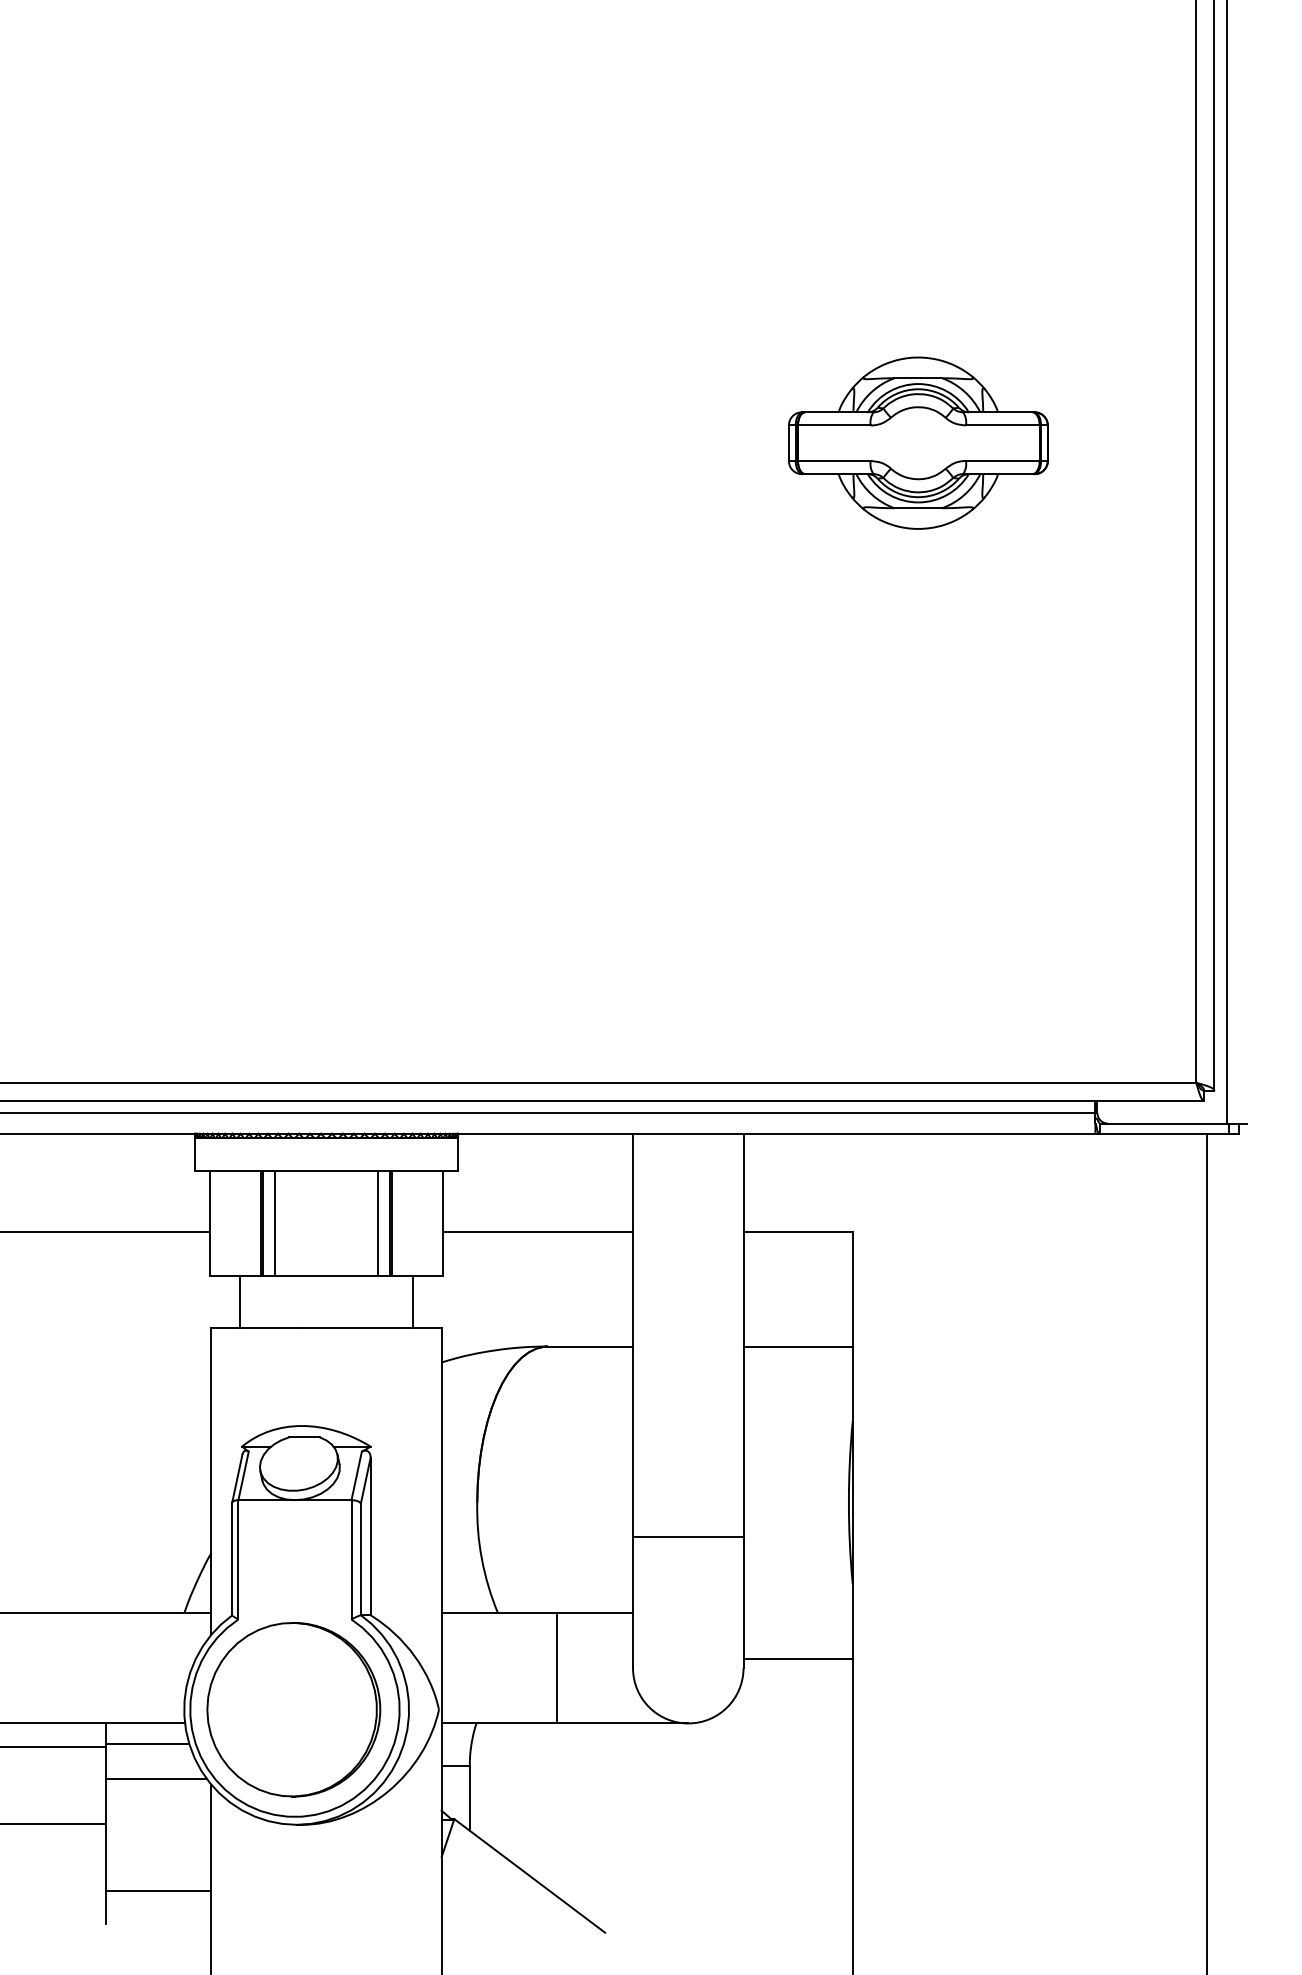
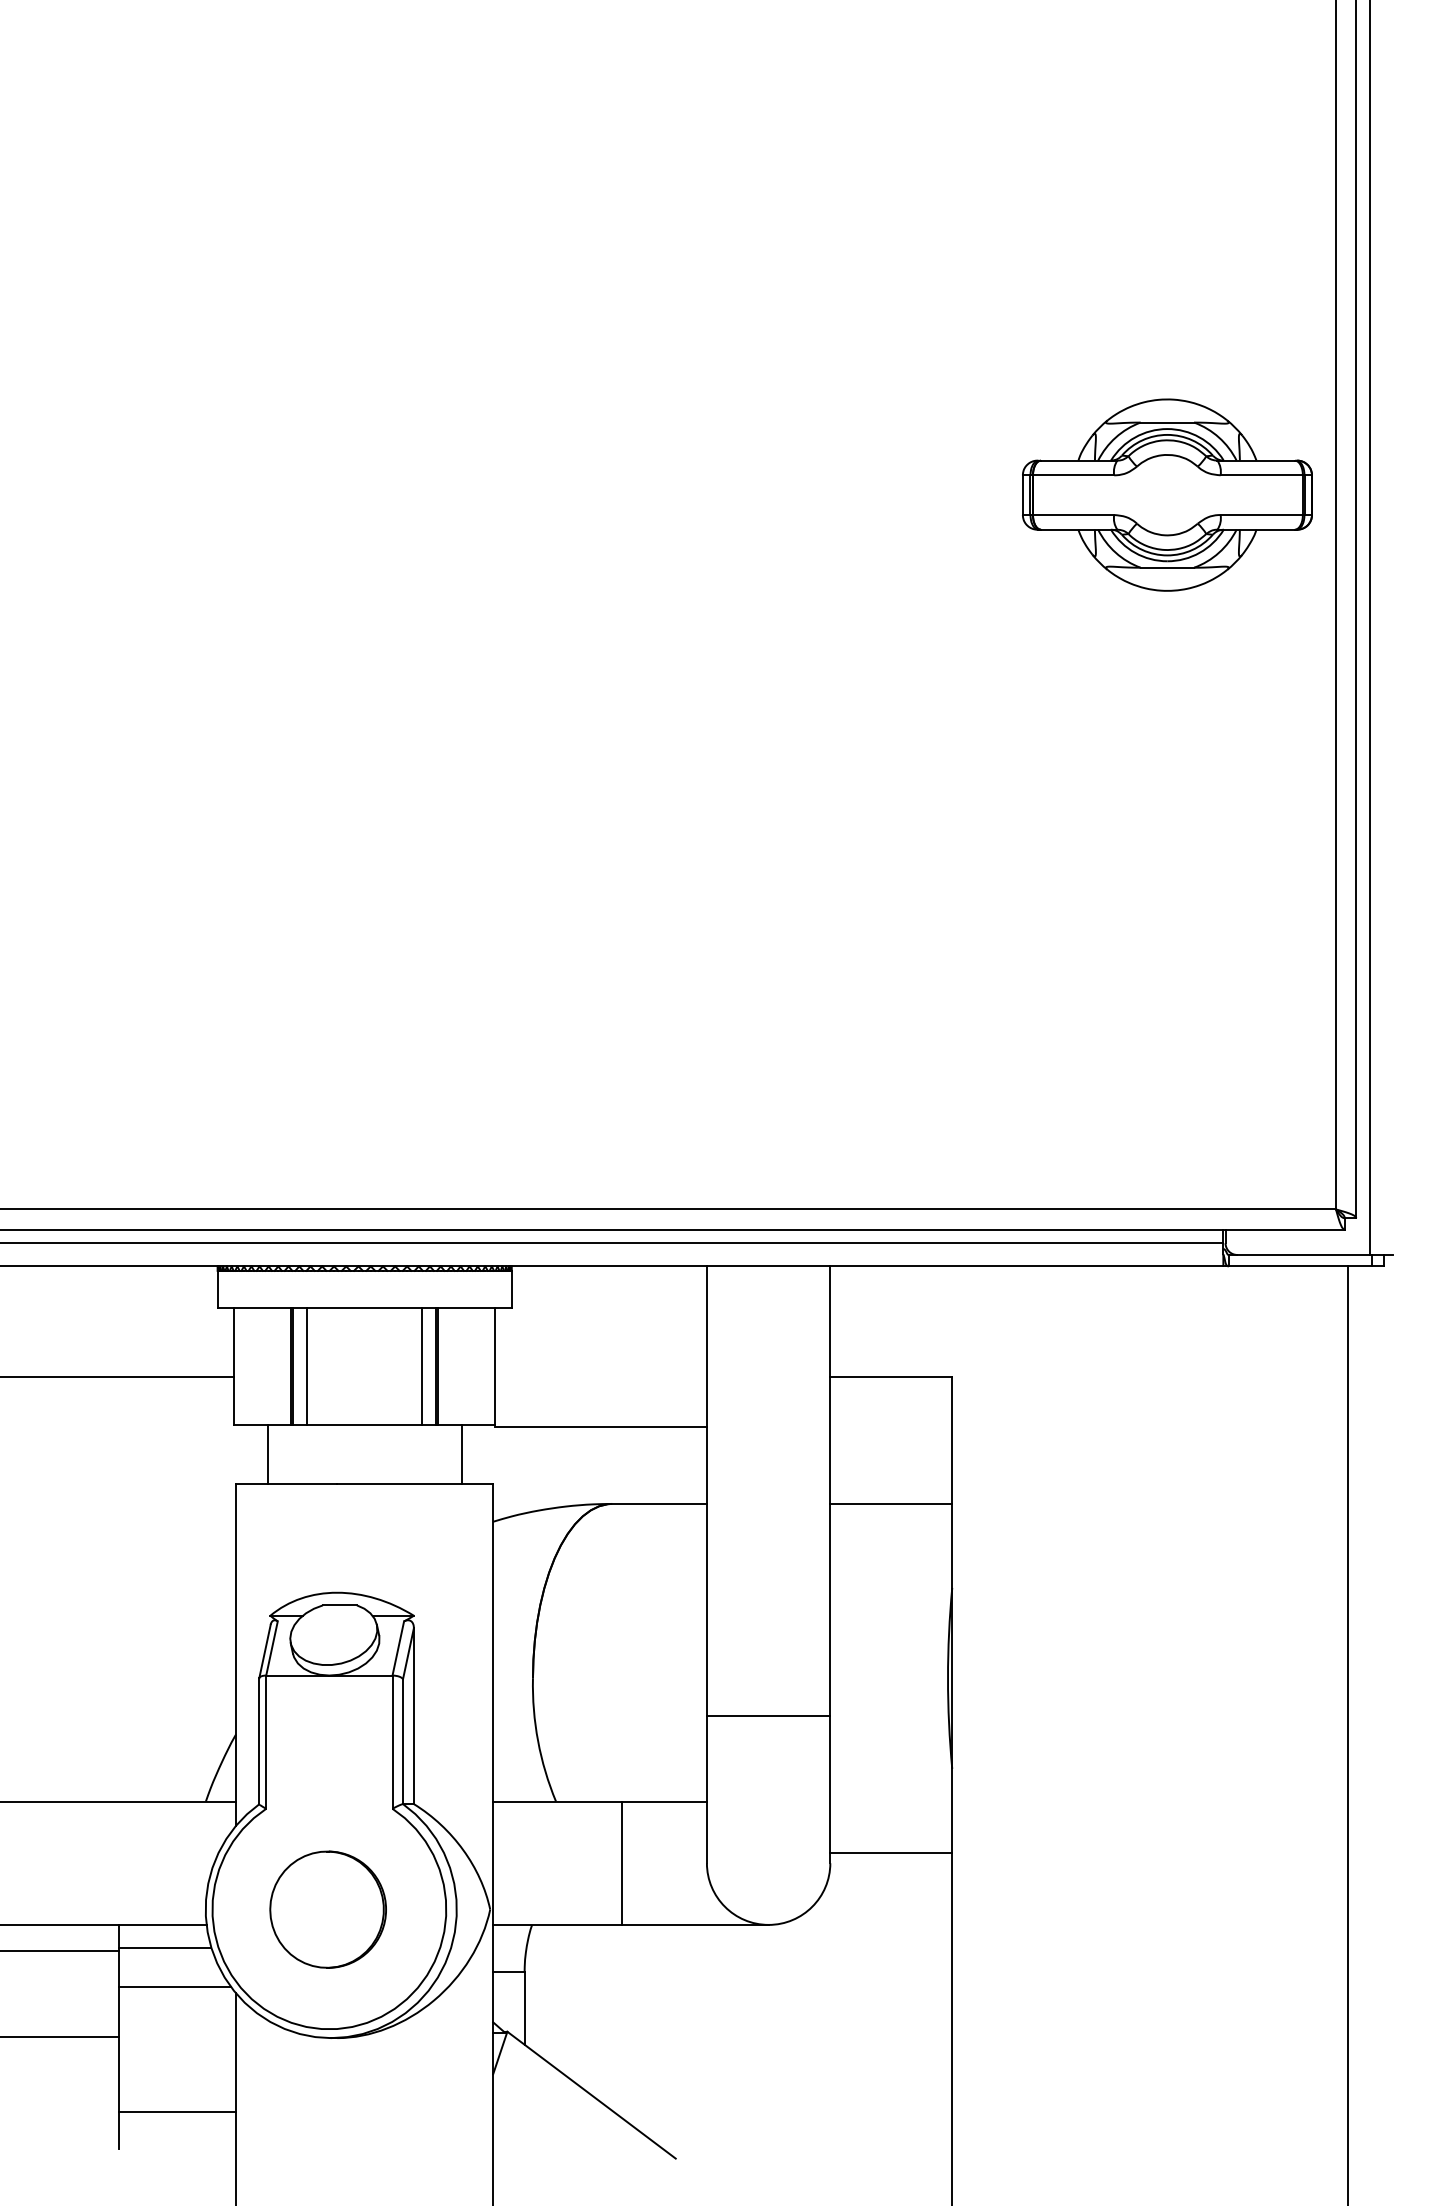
part: (918, 442) -> (1167, 494), moved
line: (538, 1232) -> (601, 1426), moved
part: (293, 1709) -> (327, 1909), size x0.6

